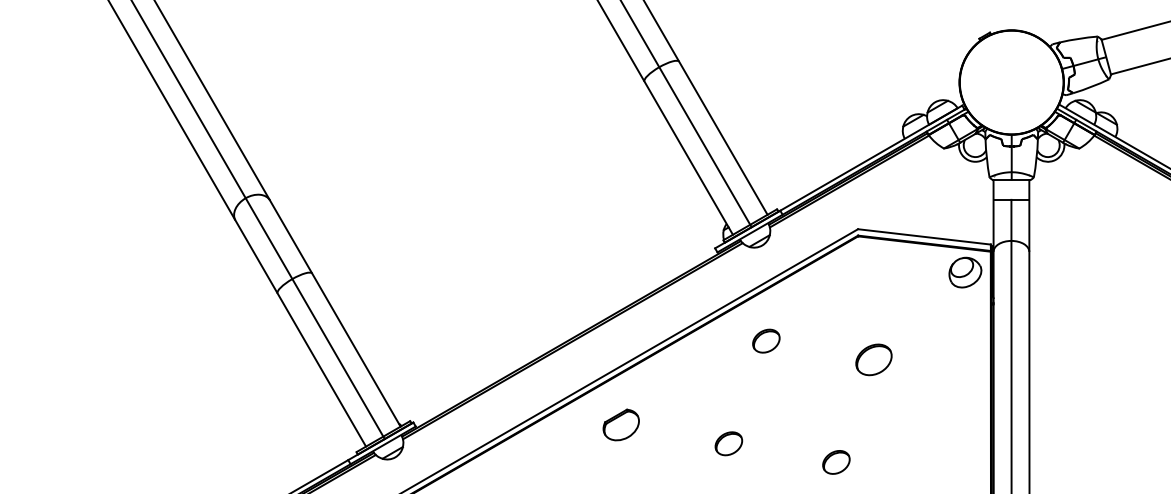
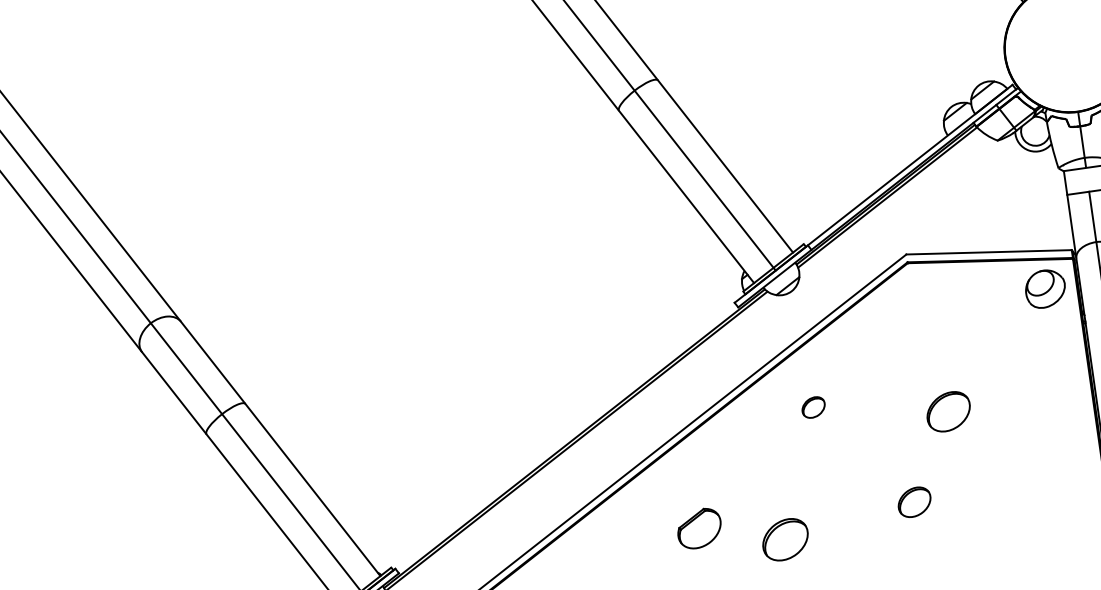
part: (766, 340) -> (813, 406), size x0.7
part: (620, 424) -> (698, 528), moved
part: (728, 443) -> (785, 539), size x1.4
part: (836, 462) -> (914, 502), moved

